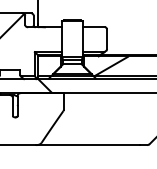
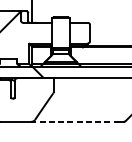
hatch: (111, 65) -> (93, 55), removed
line: (88, 145) -> (74, 122), solid -> dashed

